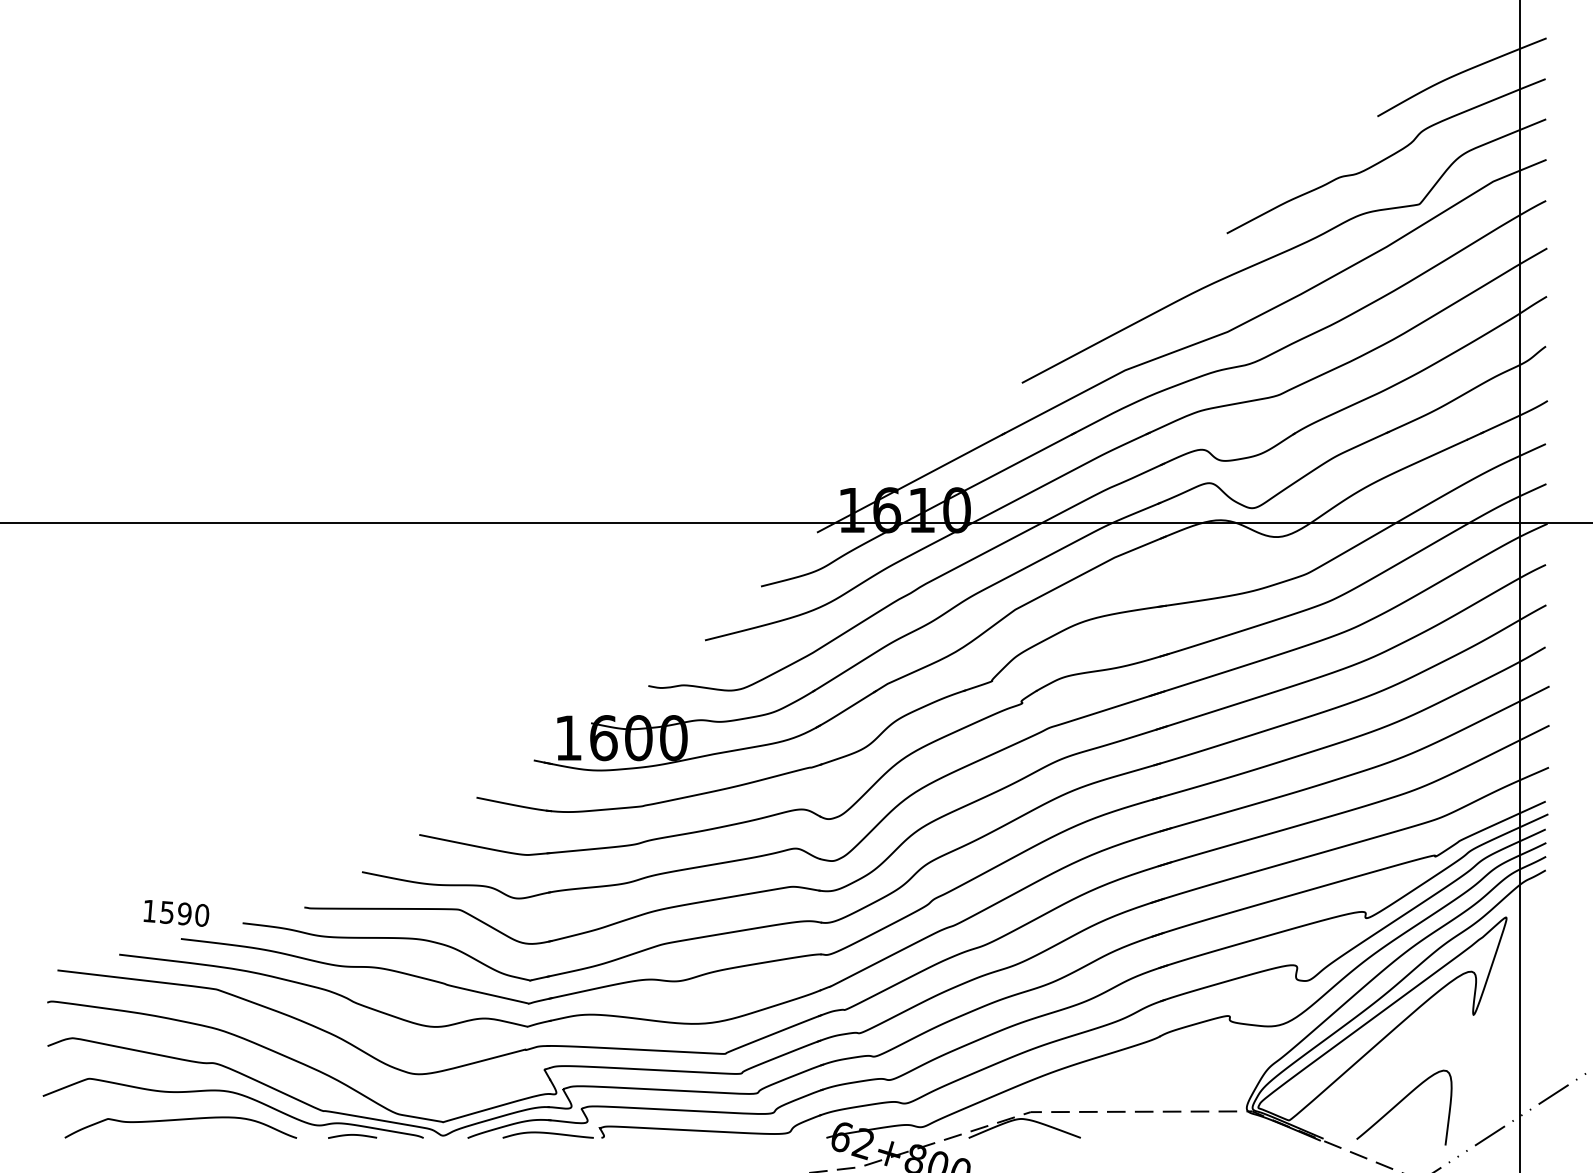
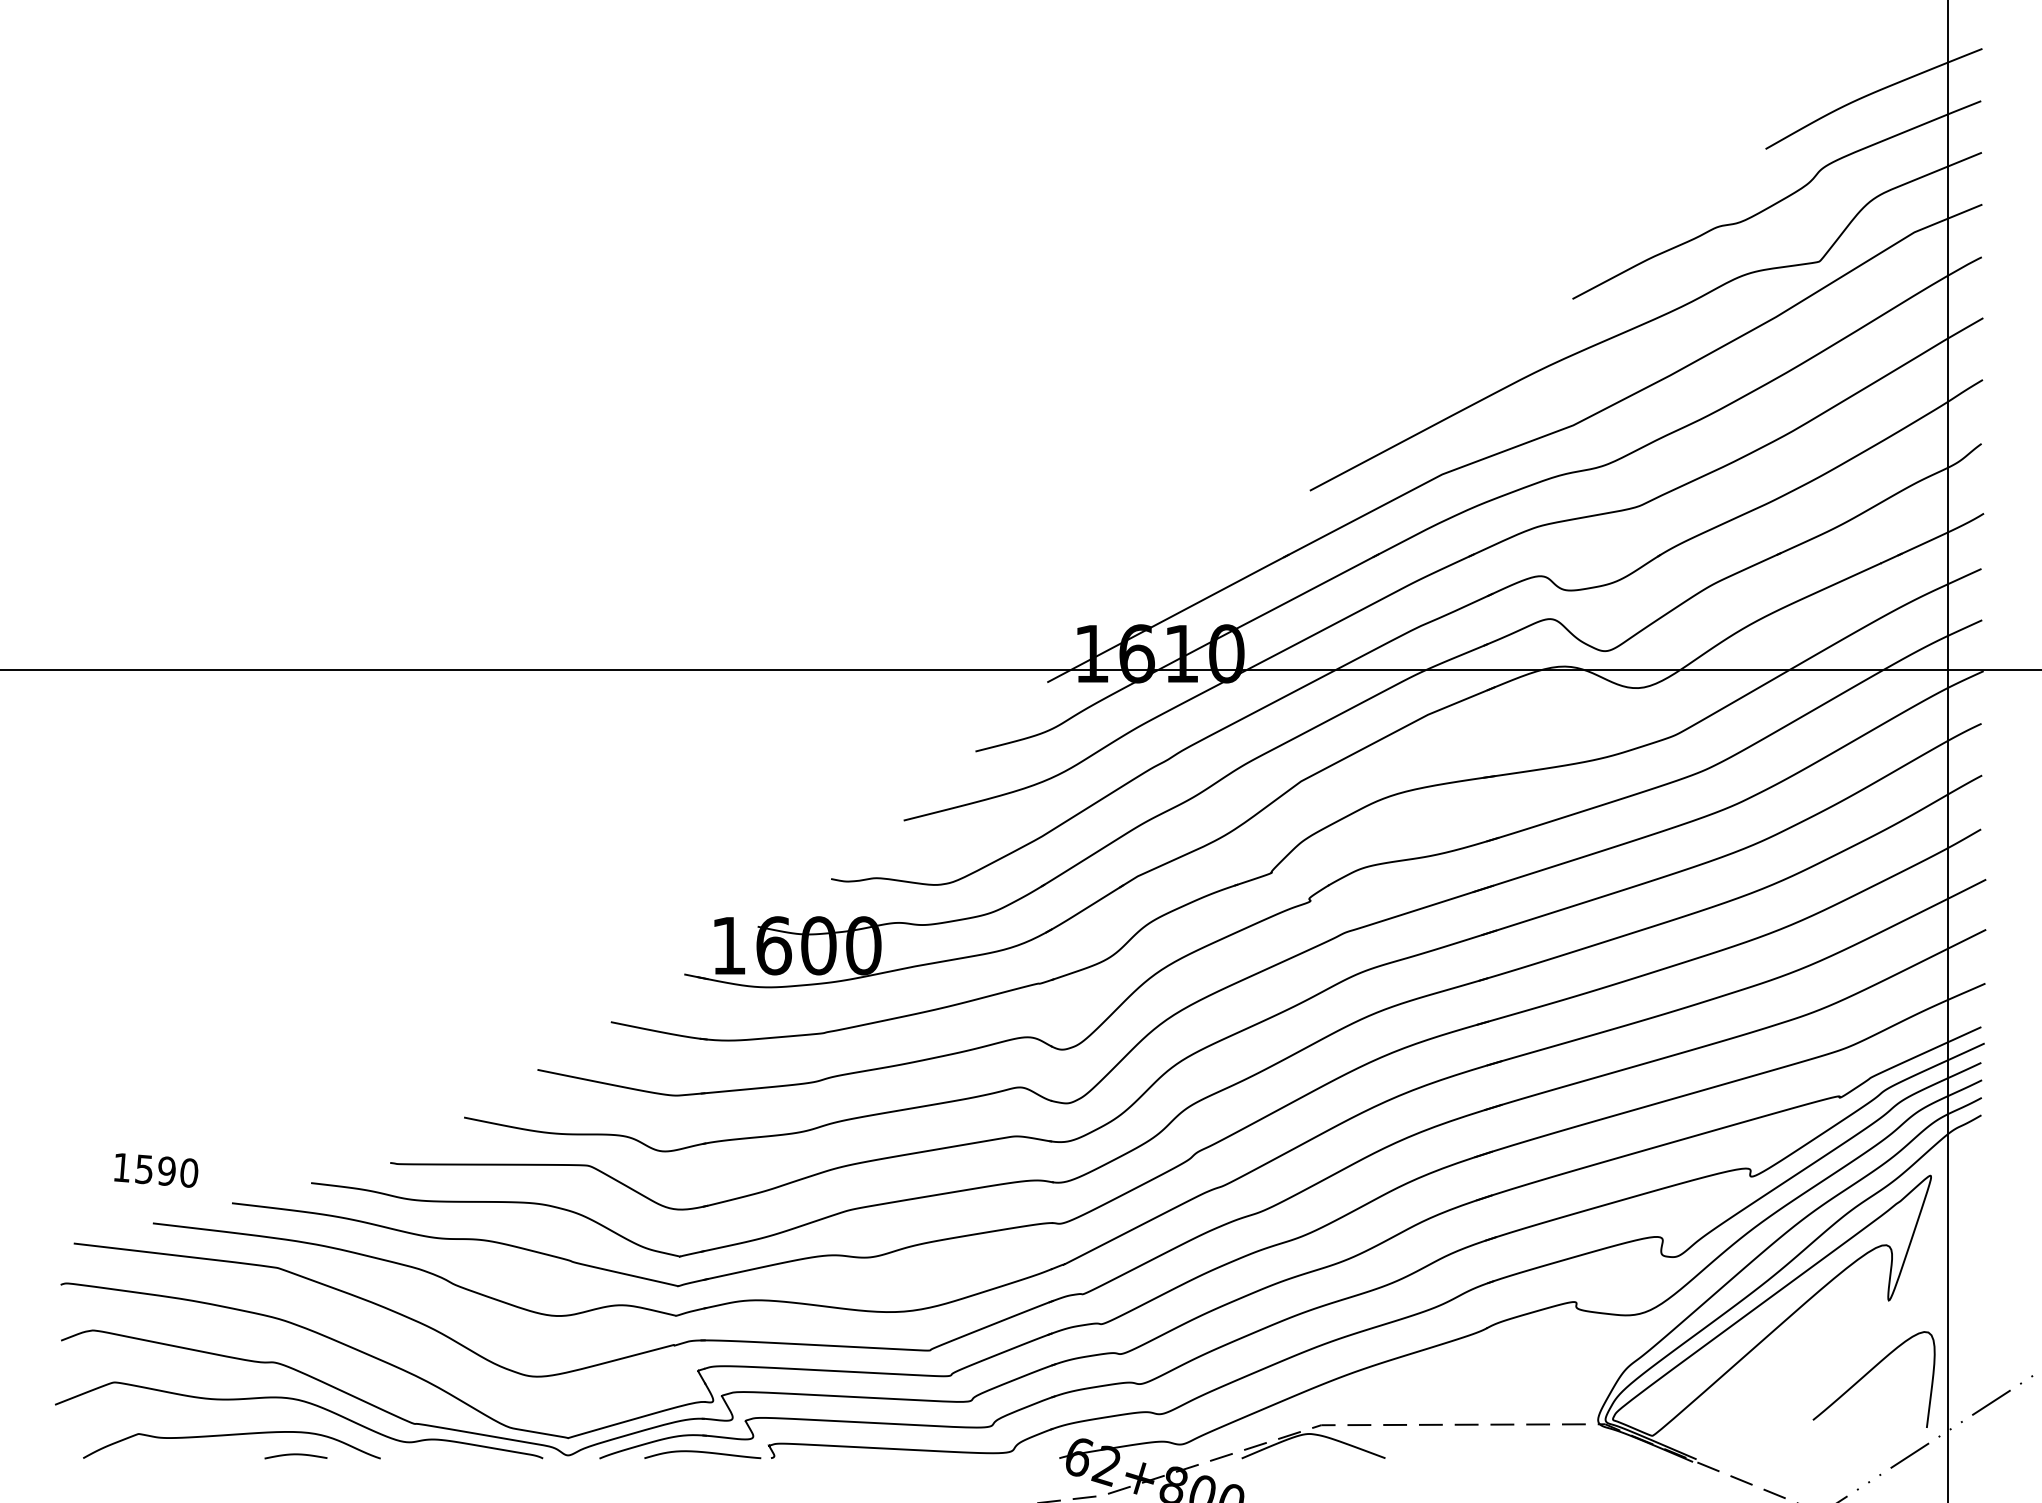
text: (176, 913) -> (156, 1170), moved
curve: (1399, 1102) -> (1868, 1373), moved
curve: (352, 1135) -> (295, 1455), moved

